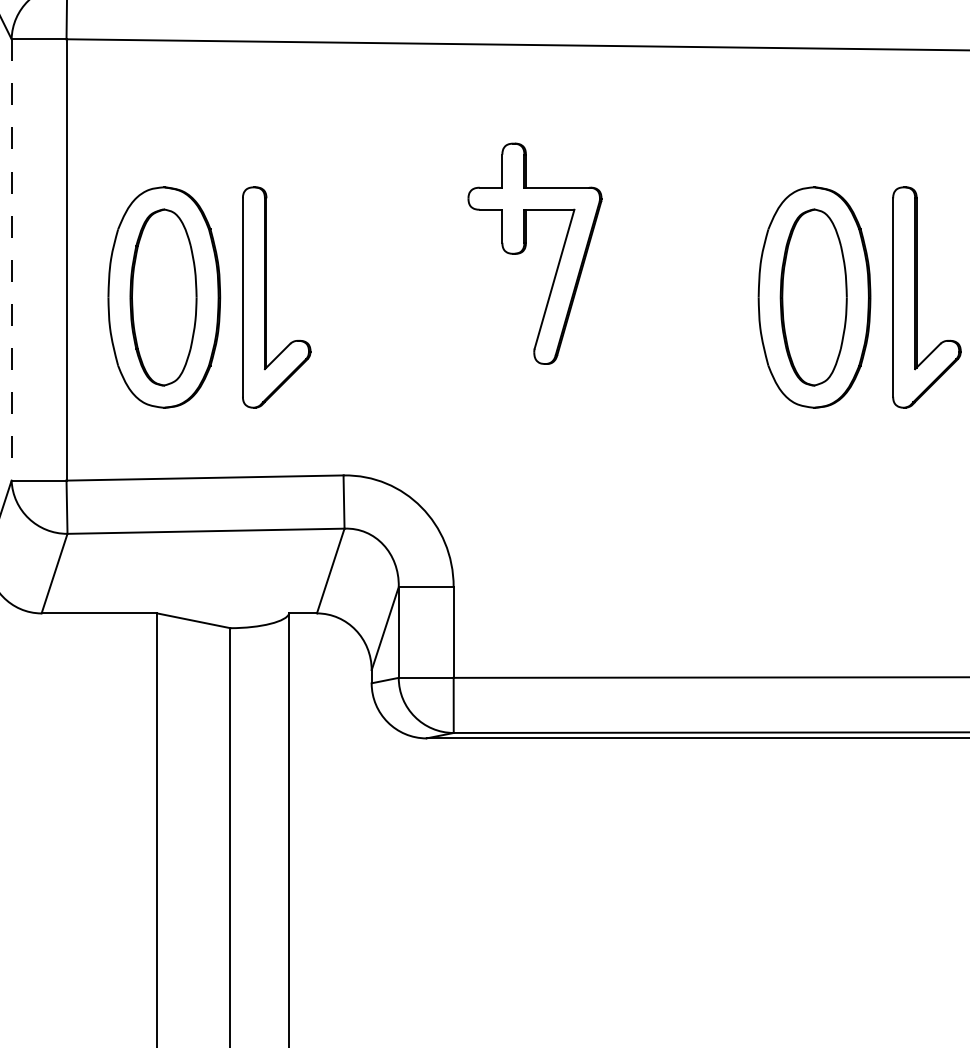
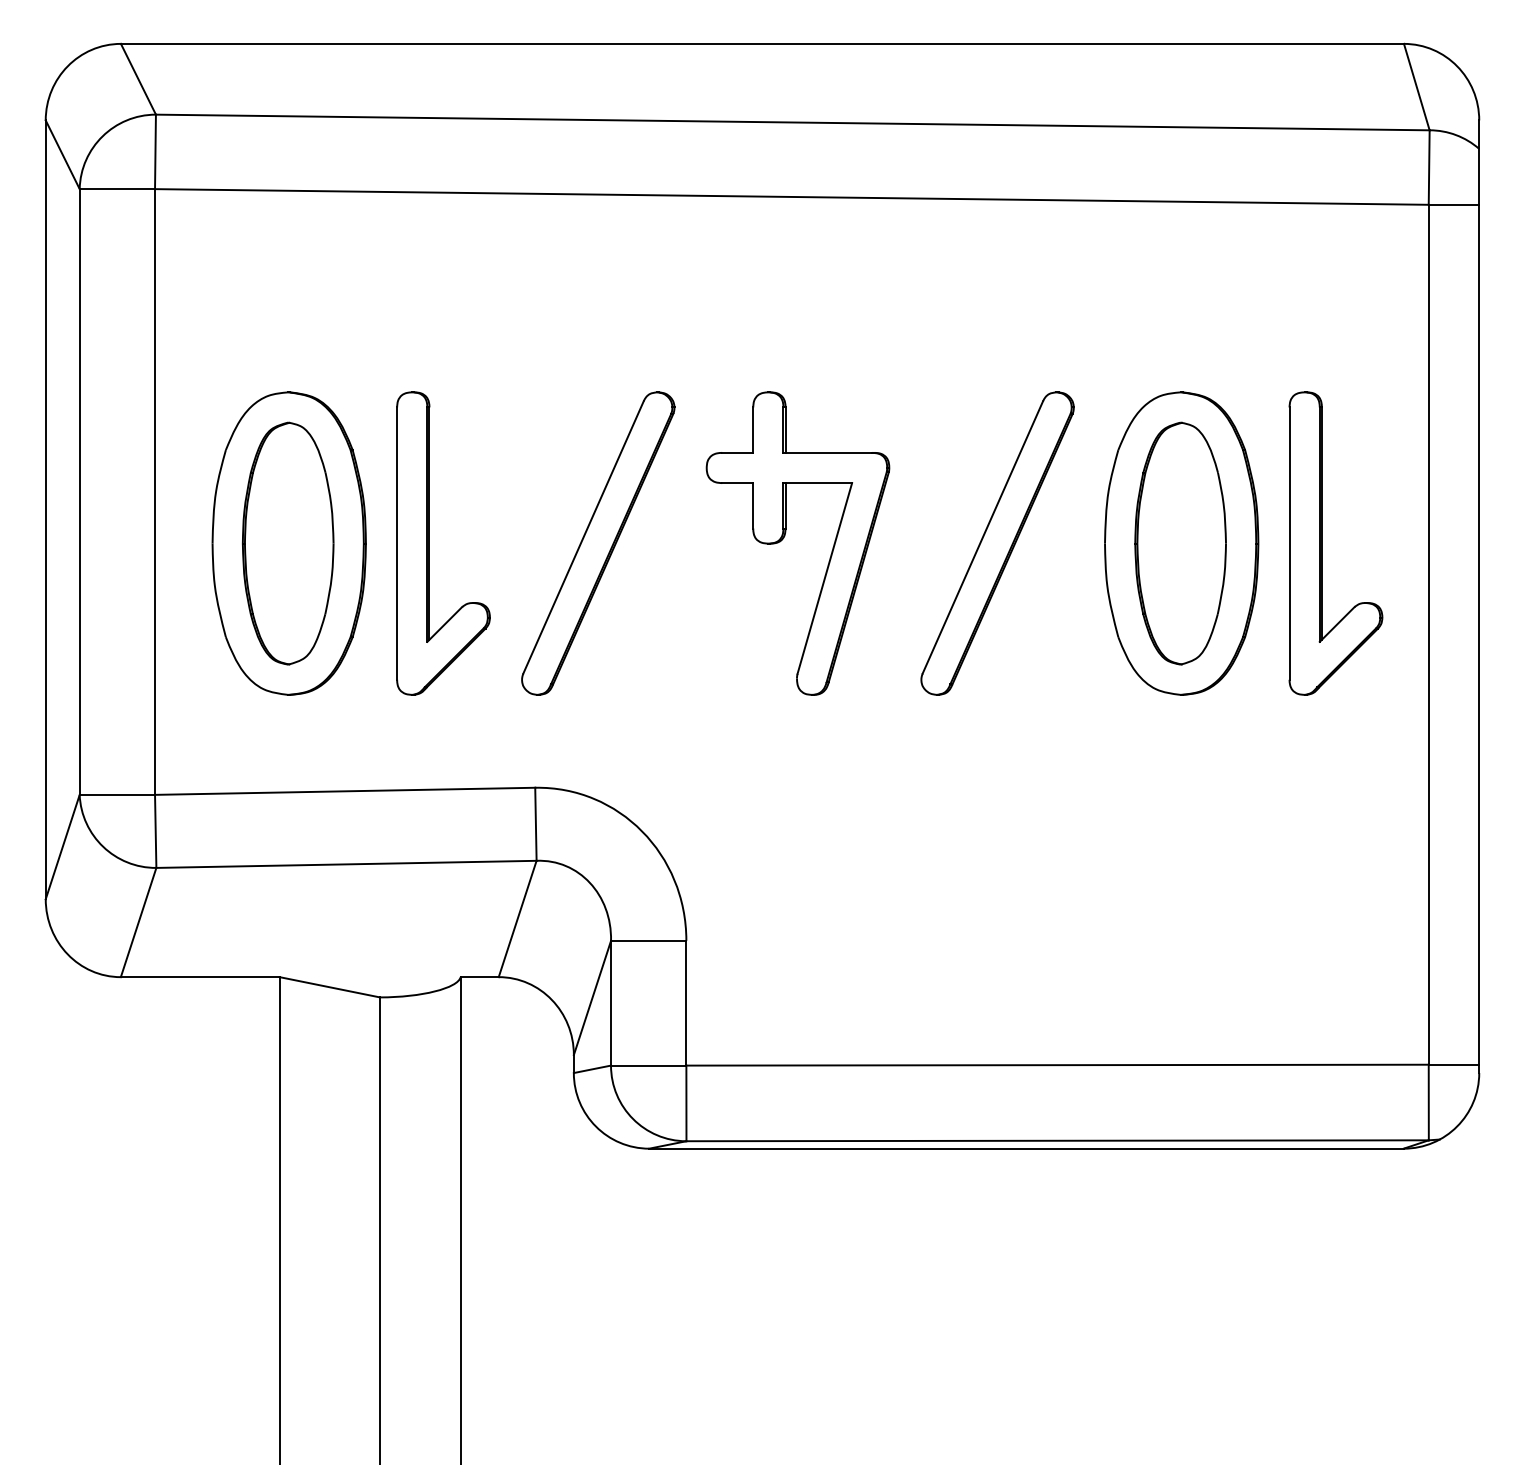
part: (525, 248) -> (785, 536), moved
line: (11, 260) -> (79, 492), dashed -> solid
part: (389, 297) -> (598, 543), added
part: (680, 297) -> (997, 543), added

